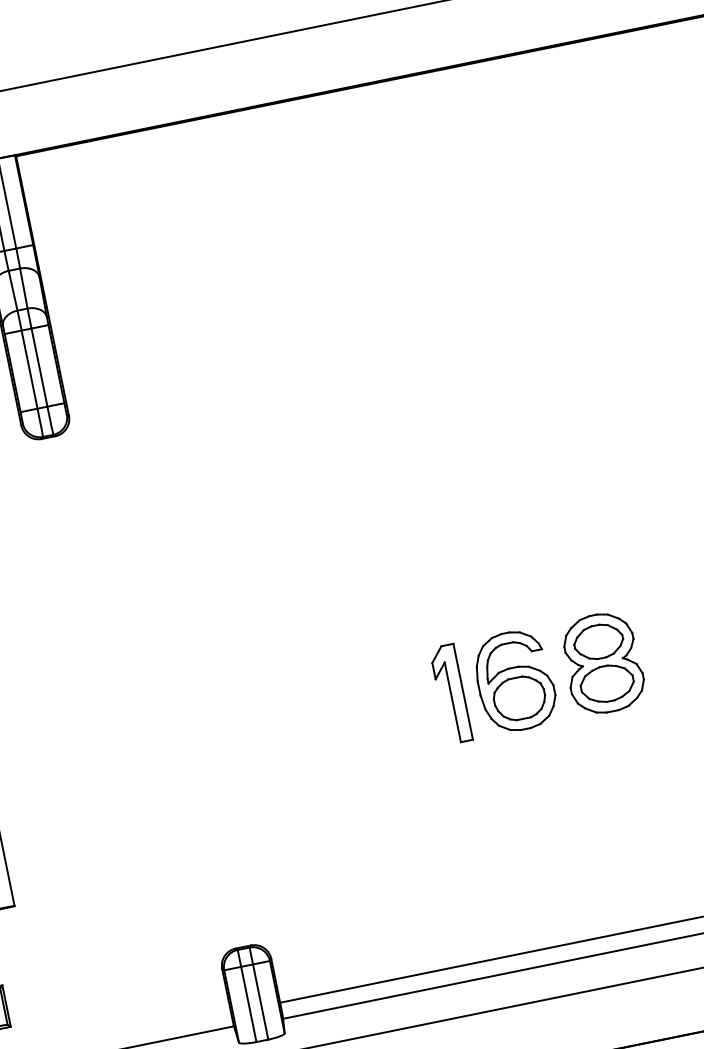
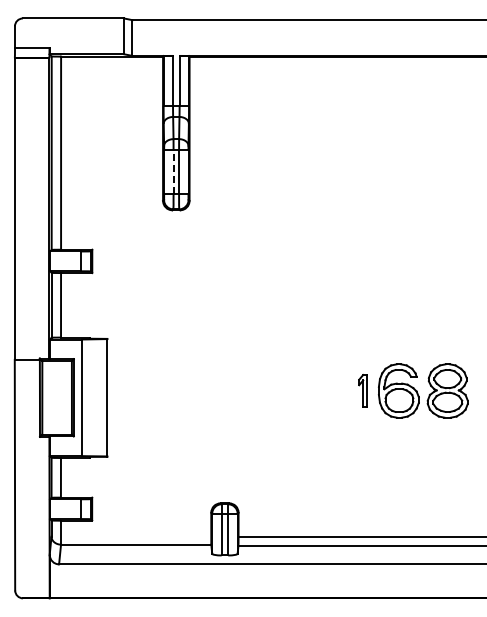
line: (29, 368) -> (173, 171), solid -> dashed
part: (449, 693) -> (362, 390), size x0.6

